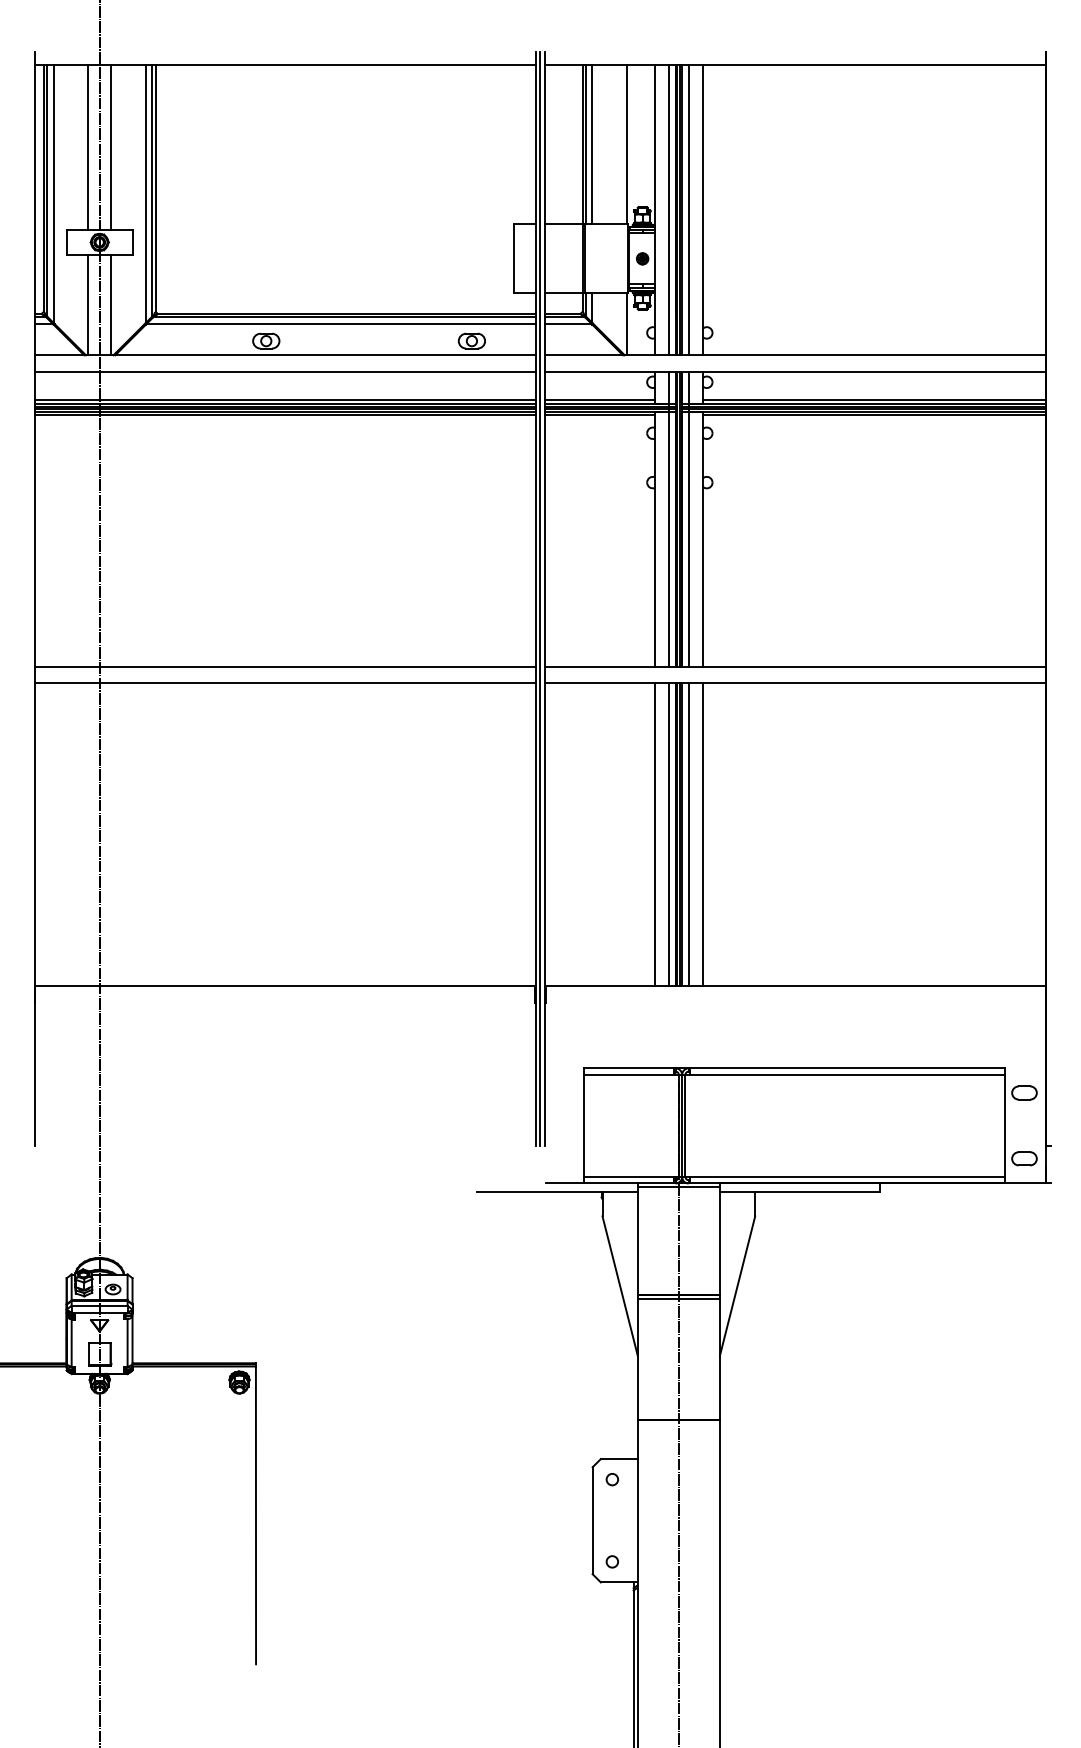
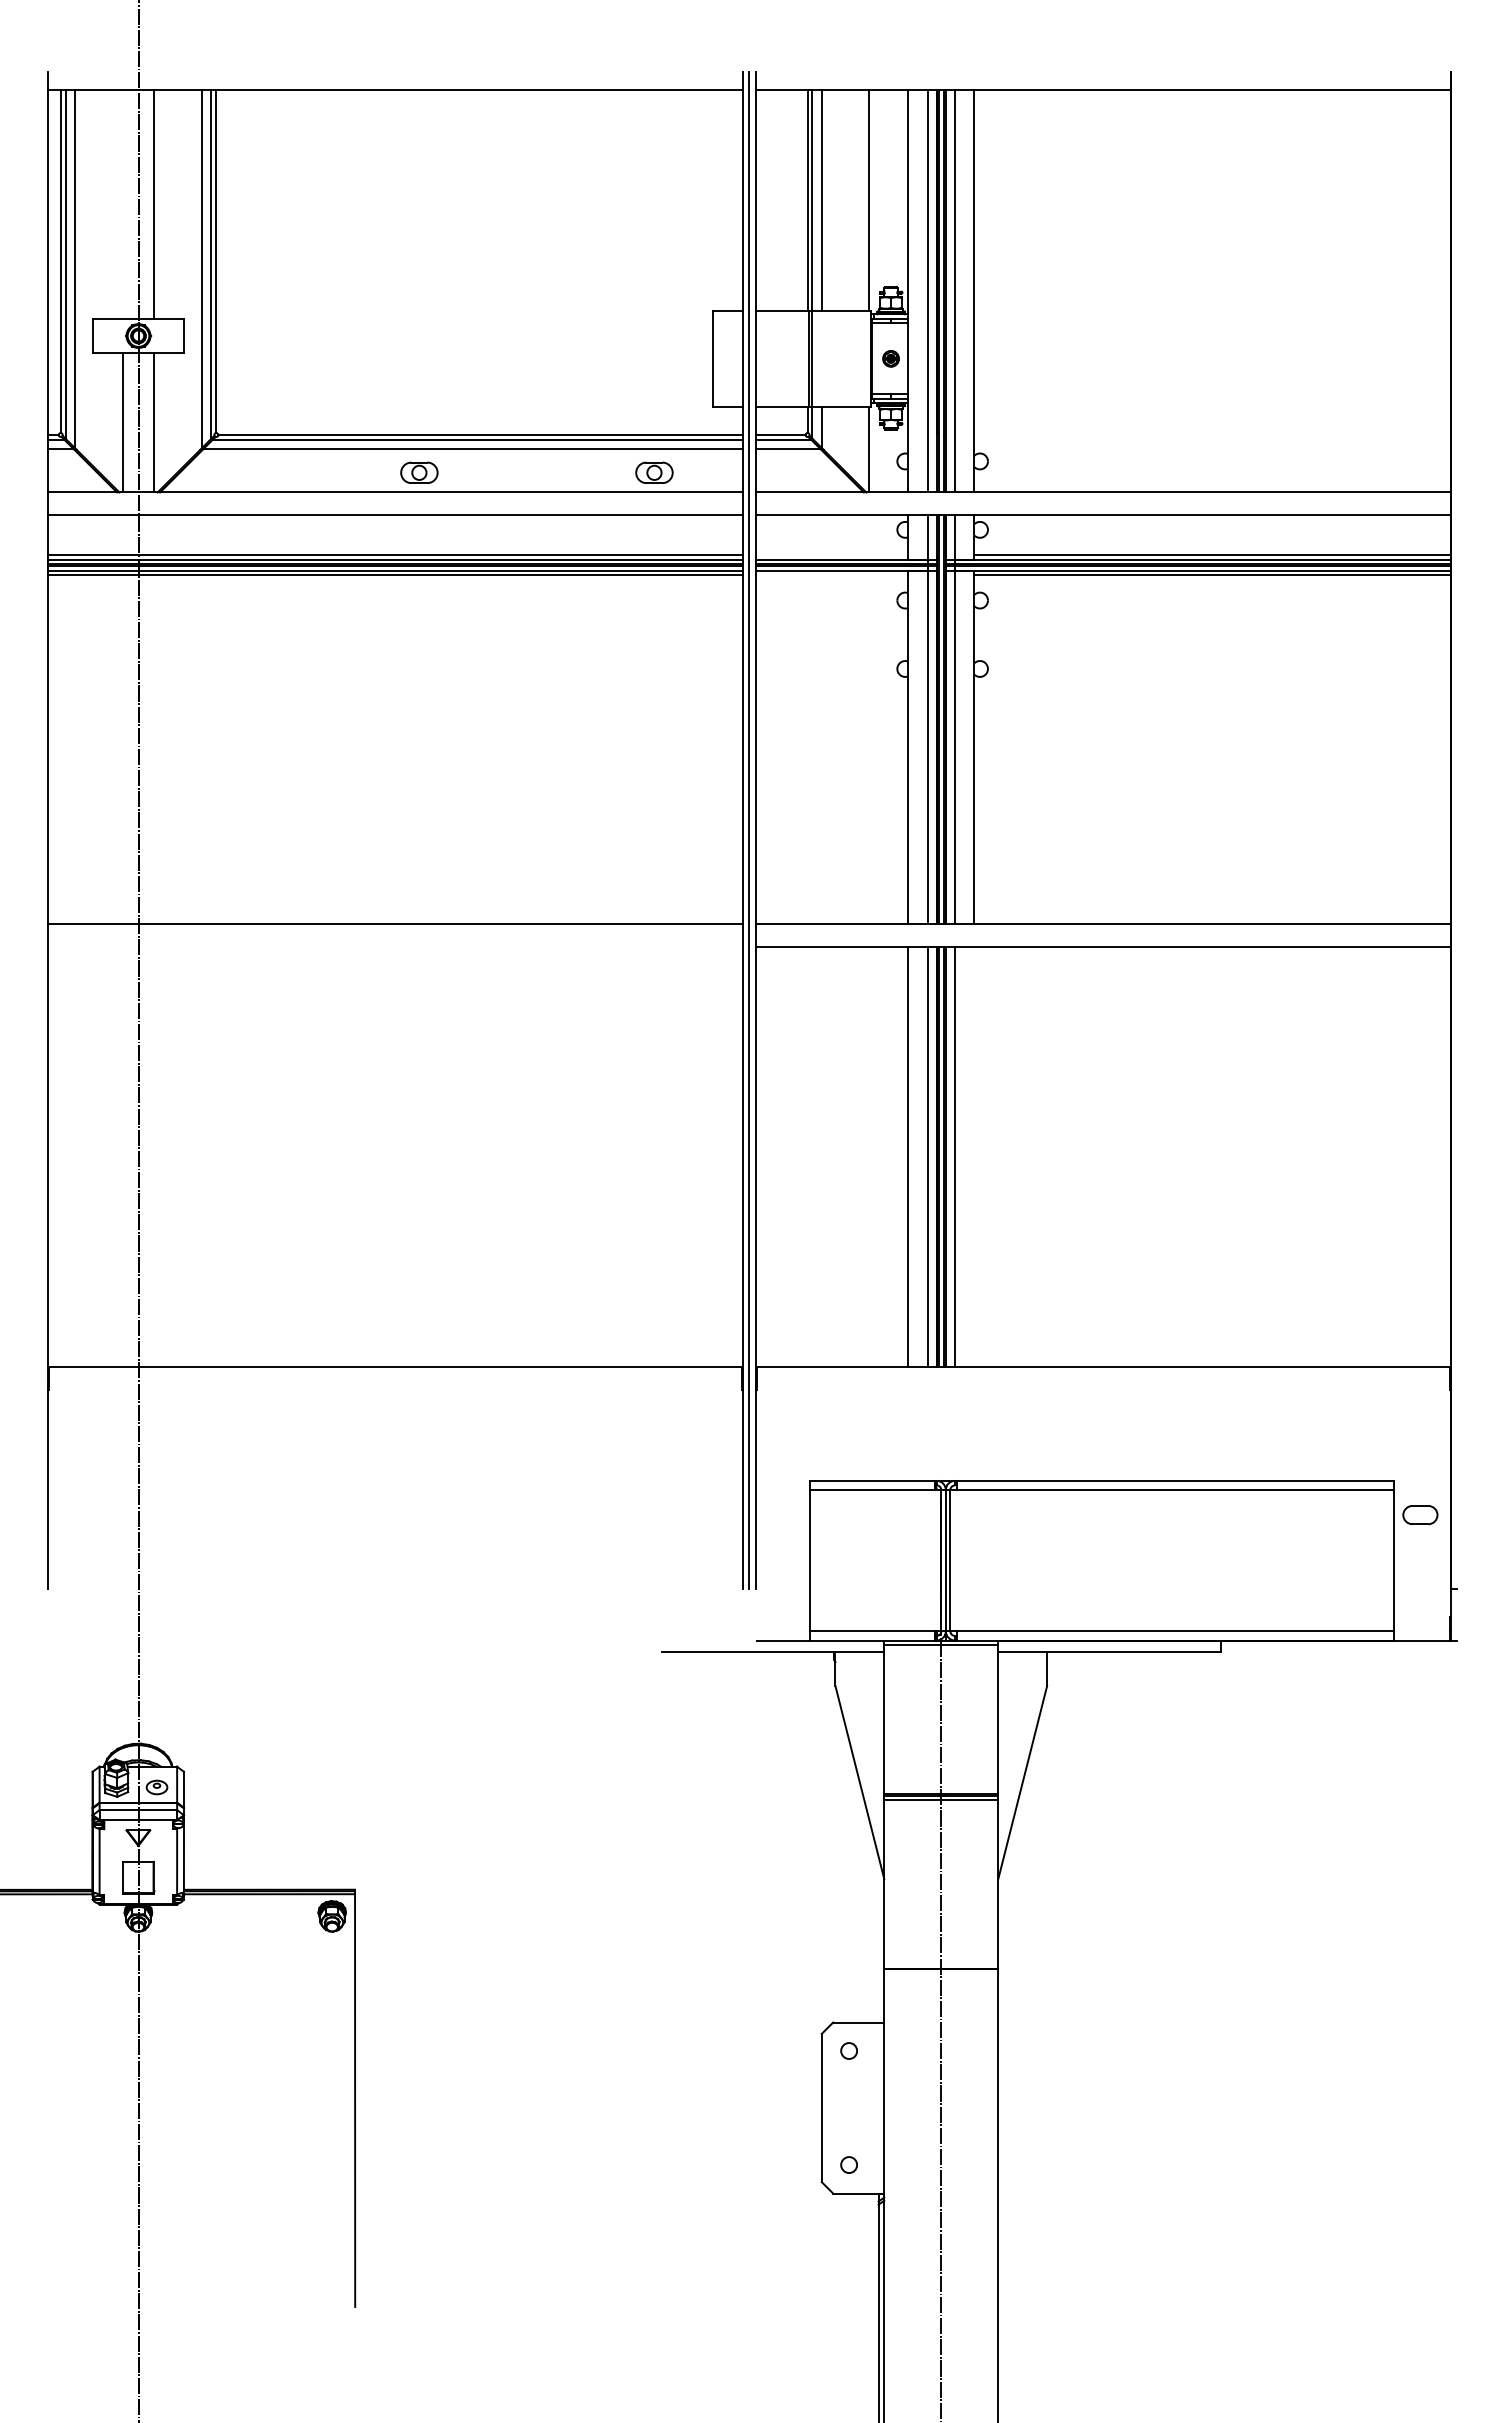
line: (88, 146) -> (122, 203), removed
part: (266, 340) -> (419, 472), moved
line: (600, 400) -> (832, 554), removed
line: (600, 415) -> (832, 575), removed
line: (285, 682) -> (395, 946), removed
line: (702, 834) -> (974, 1156), removed
part: (1024, 1158) -> (1420, 1606), removed

